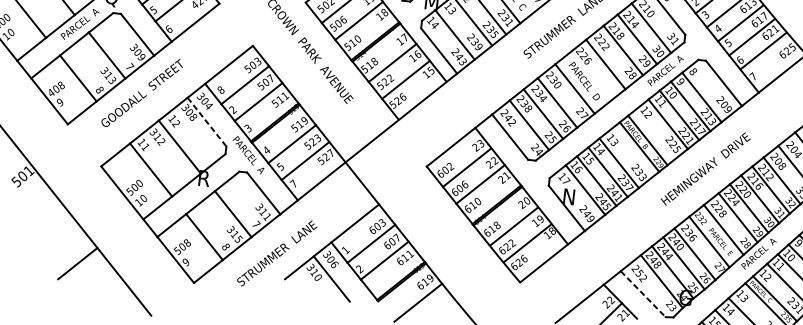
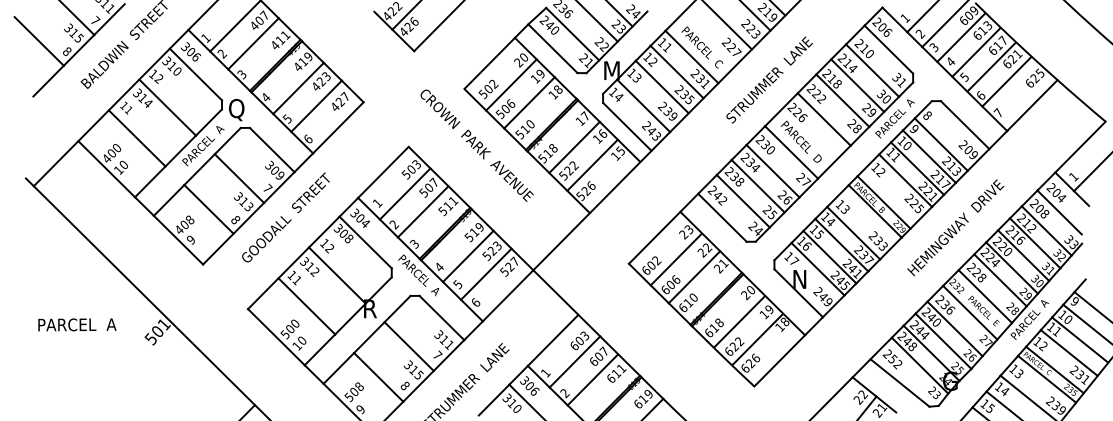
text: (221, 89) -> (377, 202), 8 -> 1
line: (206, 122) -> (365, 242), dashed -> solid
text: (293, 182) -> (475, 301), 7 -> 6
line: (643, 293) -> (900, 382), dashed -> solid

